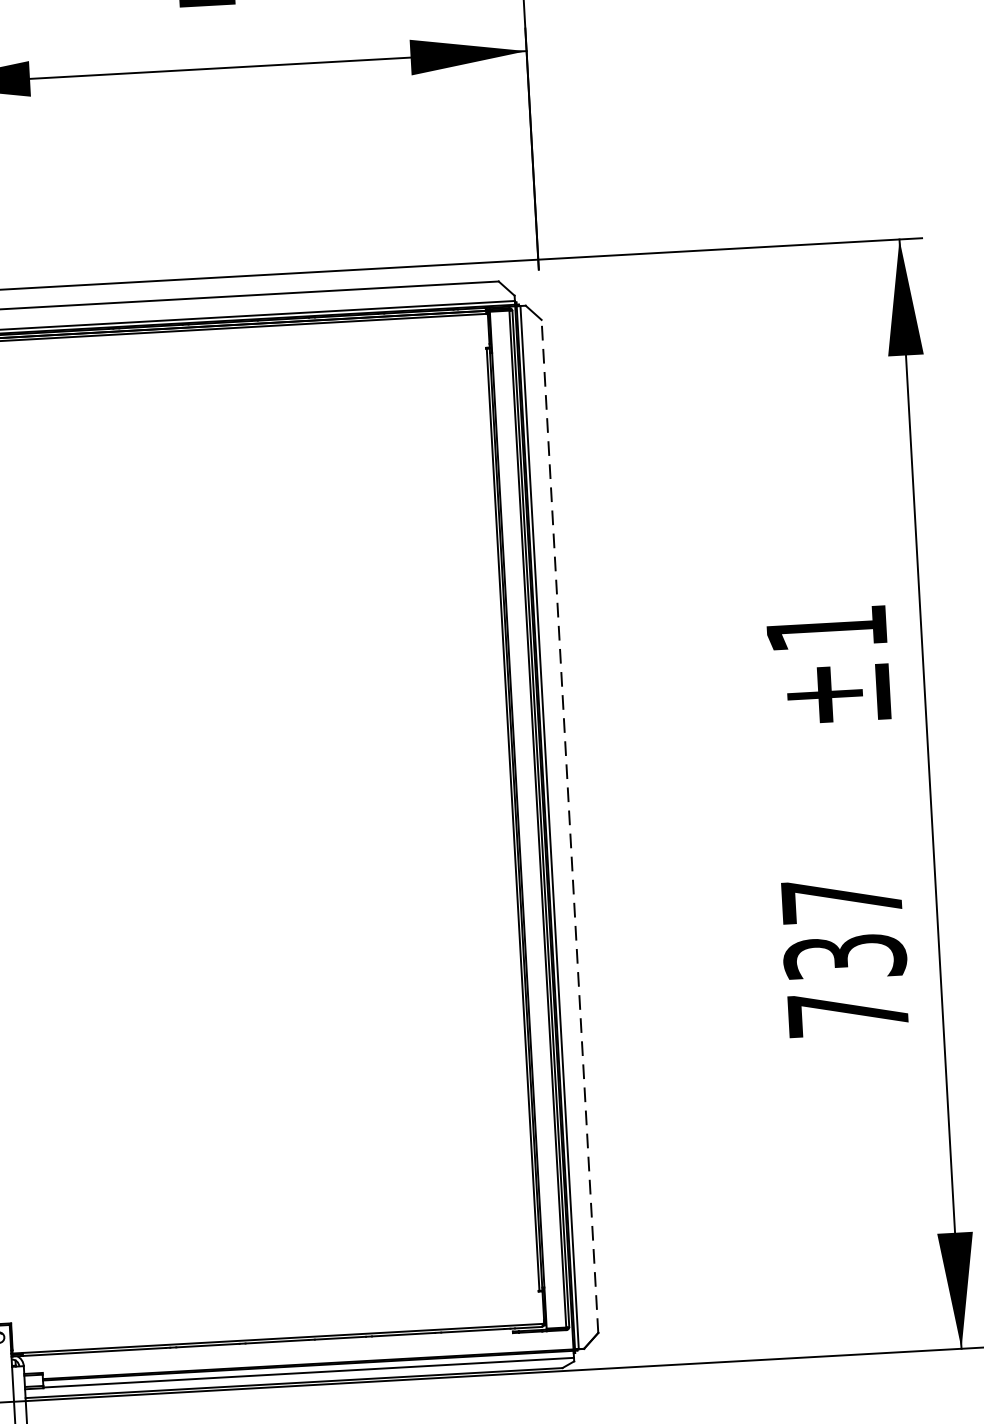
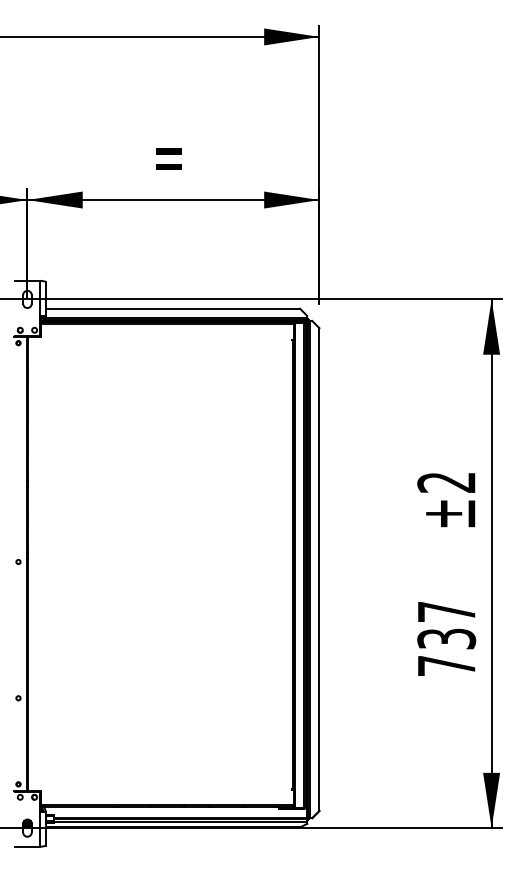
text: (826, 628) -> (446, 482), ±1 -> ±2
line: (570, 826) -> (319, 569), dashed -> solid

